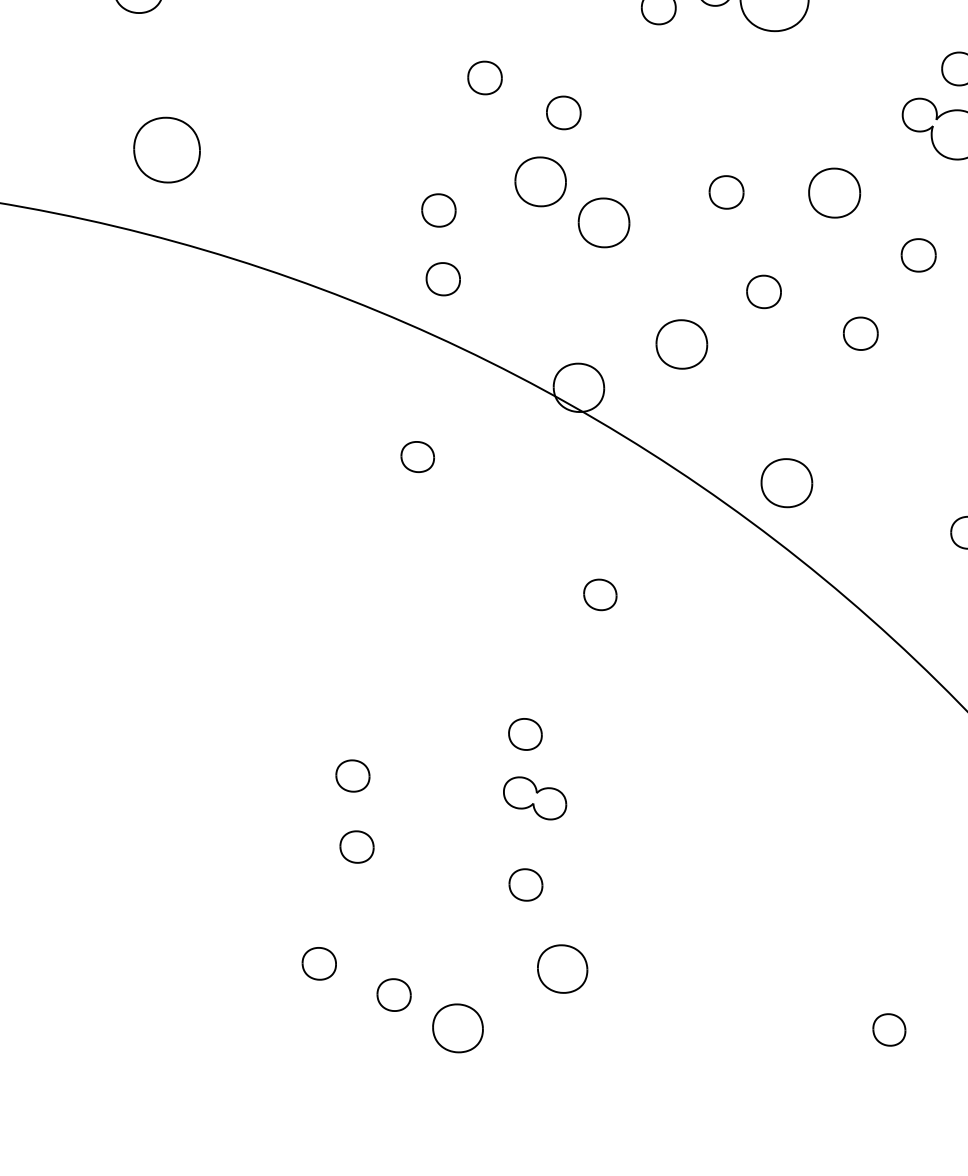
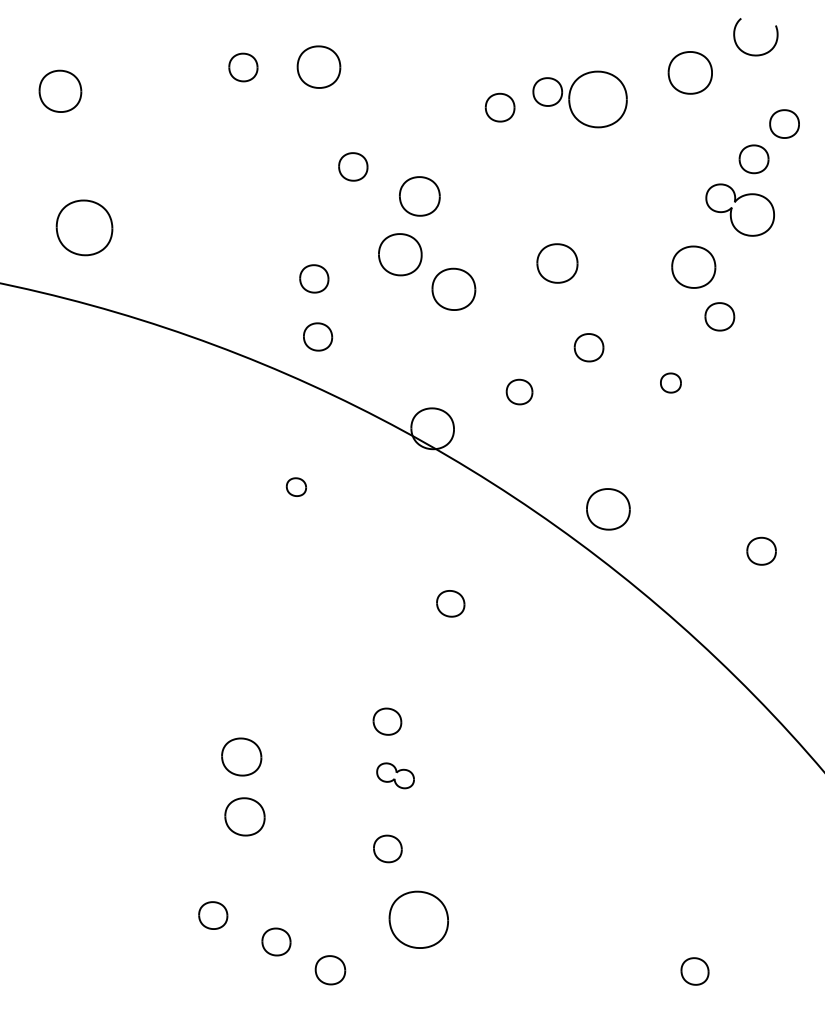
part: (563, 112) -> (419, 196), size x1.4
part: (726, 192) -> (557, 263), size x1.4
part: (834, 192) -> (693, 266), moved
part: (860, 333) -> (670, 382), size x0.7
part: (681, 343) -> (519, 391), size x0.6
part: (417, 456) -> (296, 486), size x0.7
part: (352, 775) -> (241, 756), size x1.4
part: (534, 798) -> (395, 775), size x0.7
part: (357, 846) -> (245, 816), size x1.4
part: (562, 969) -> (418, 920), size x1.4
part: (458, 1028) -> (330, 970), size x0.7

